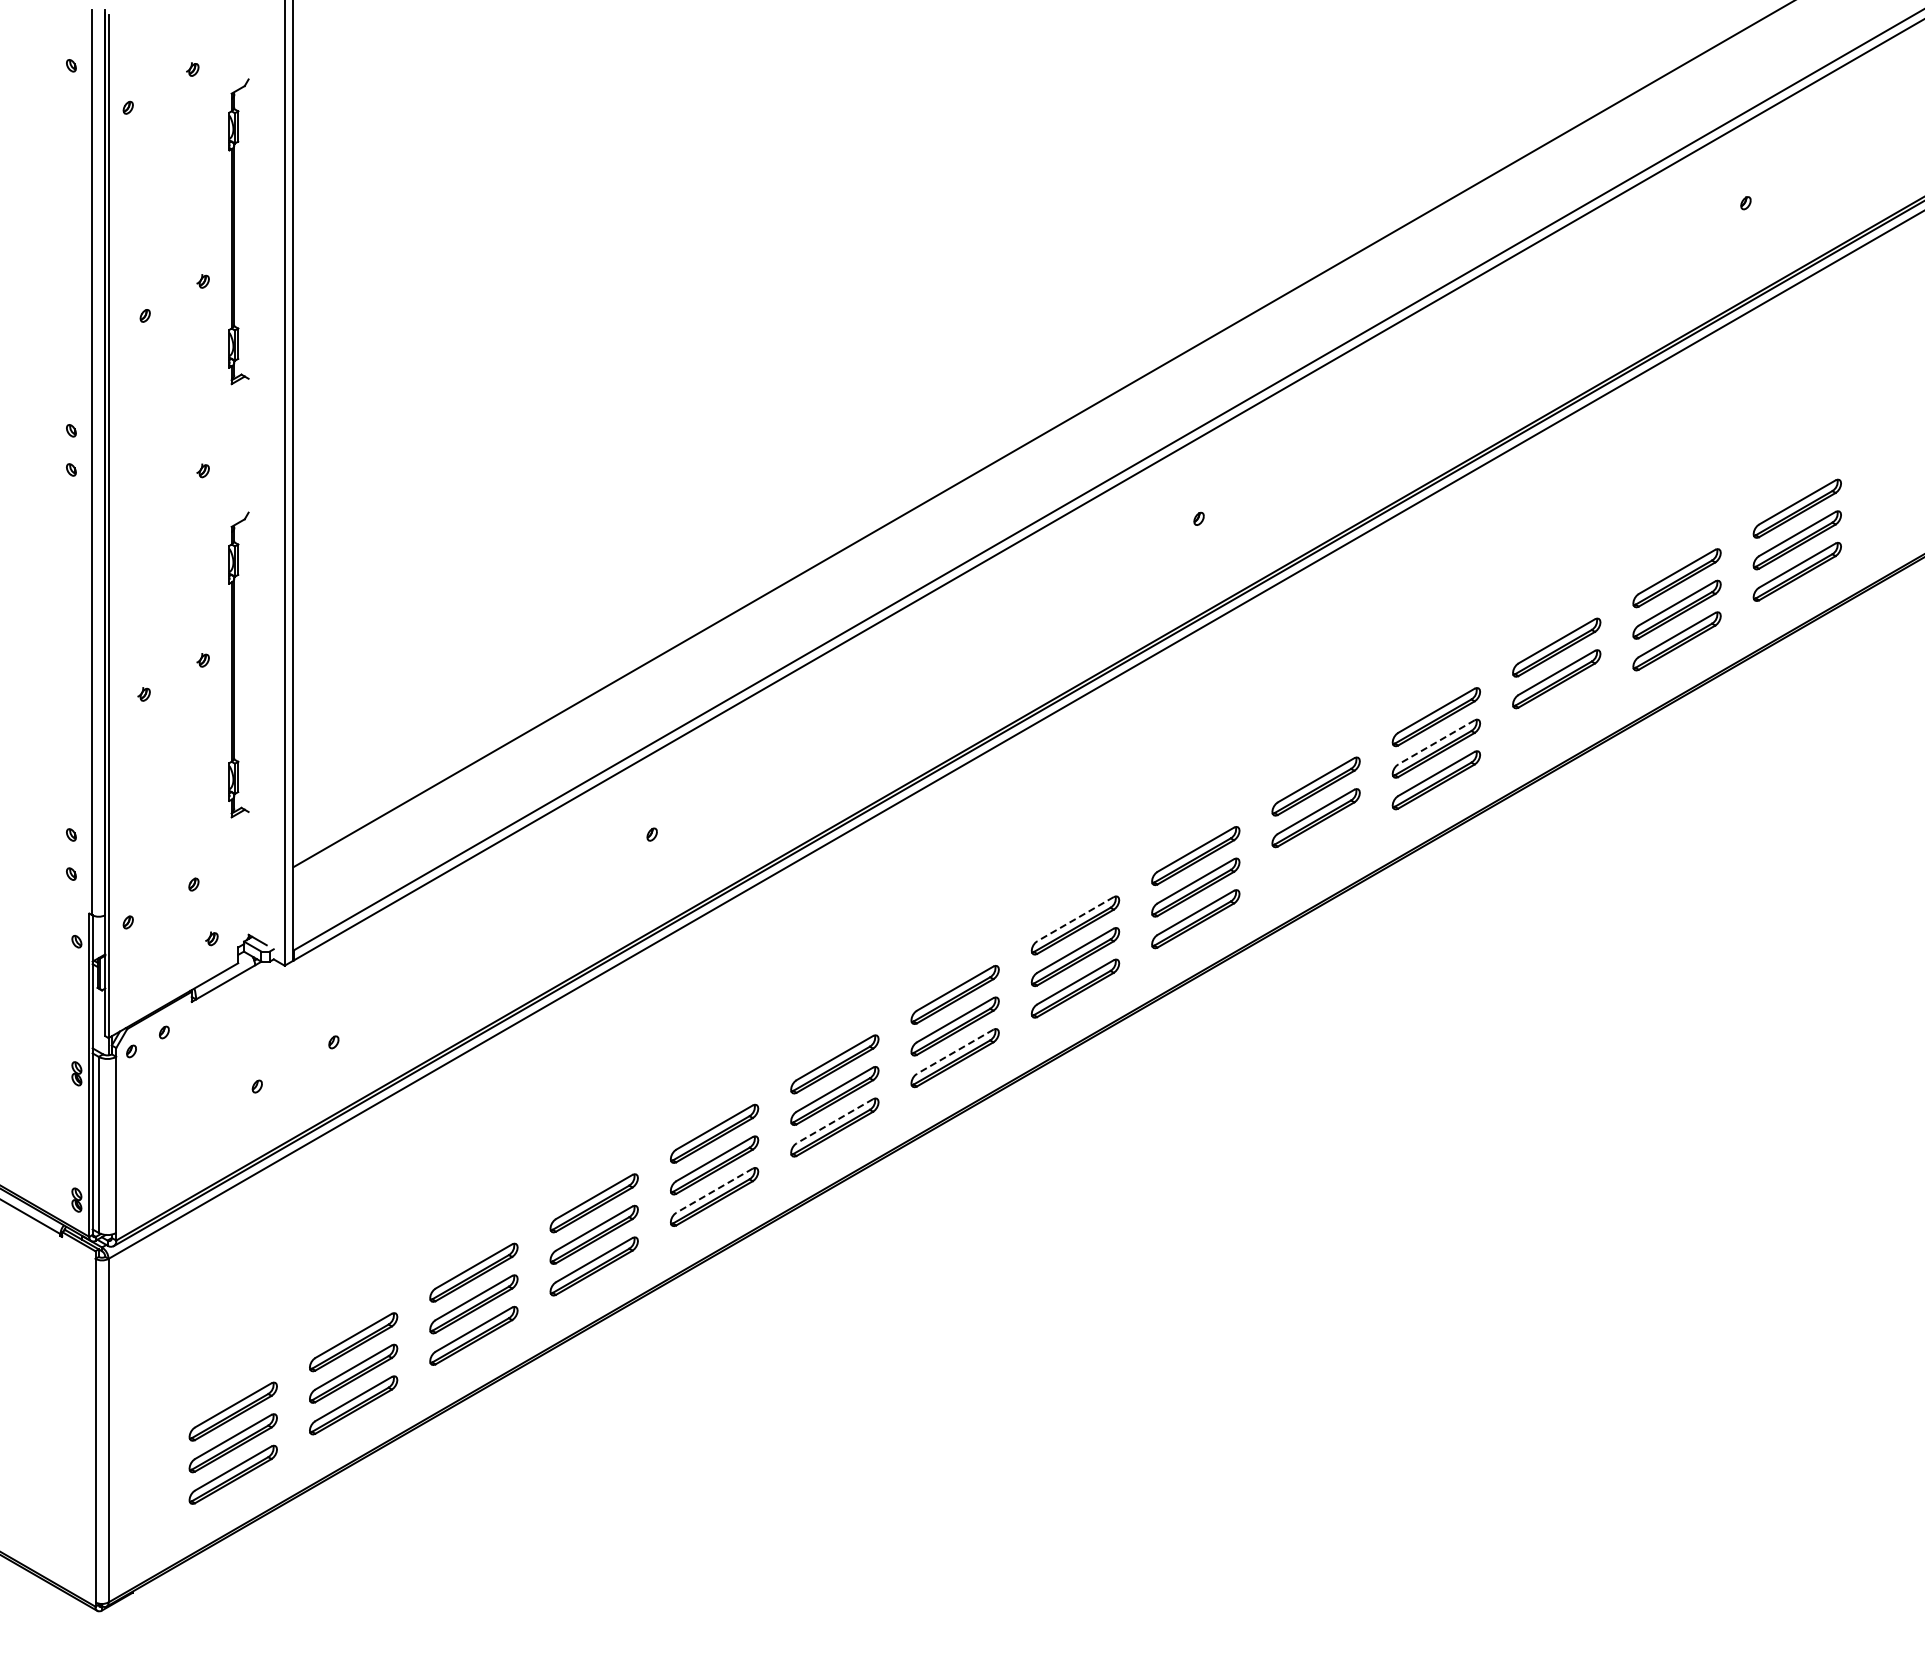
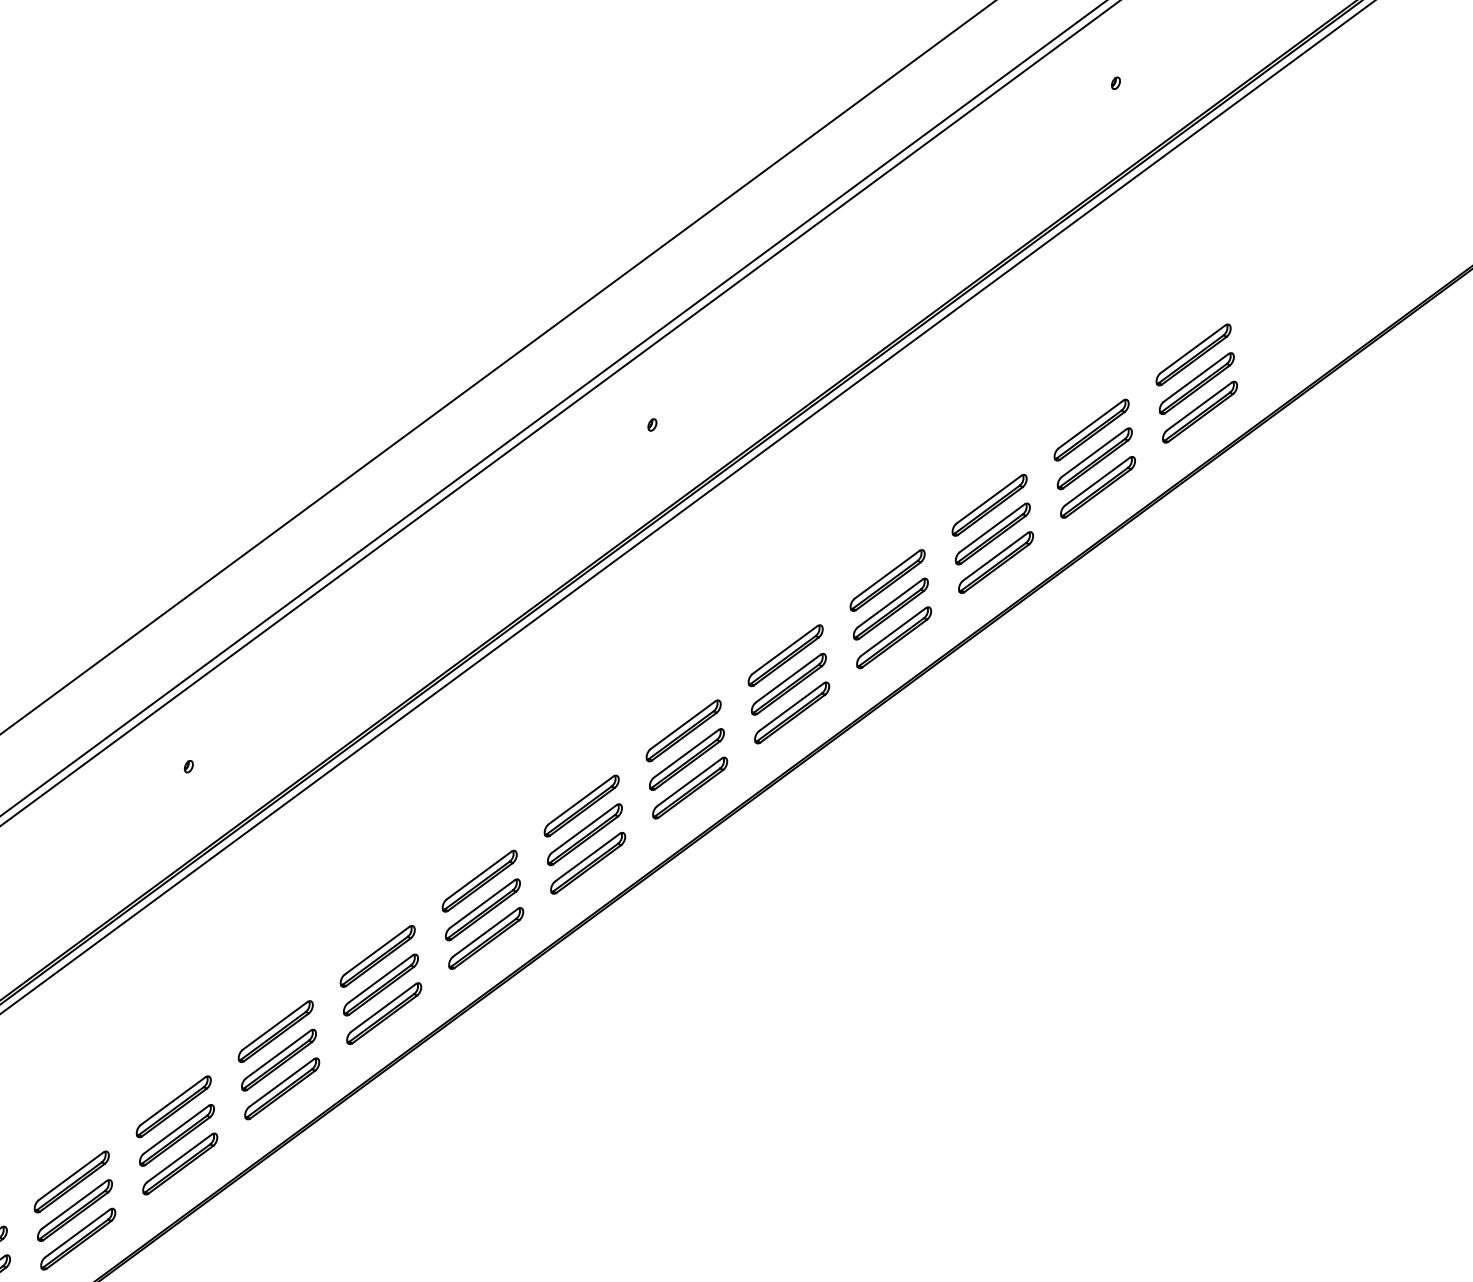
part: (1556, 710) -> (995, 562), added
line: (1436, 742) -> (890, 603), dashed -> solid
part: (1315, 849) -> (791, 712), added
line: (1075, 919) -> (581, 800), dashed -> solid
line: (954, 1052) -> (484, 933), dashed -> solid
line: (834, 1121) -> (383, 1008), dashed -> solid
line: (714, 1190) -> (281, 1082), dashed -> solid

